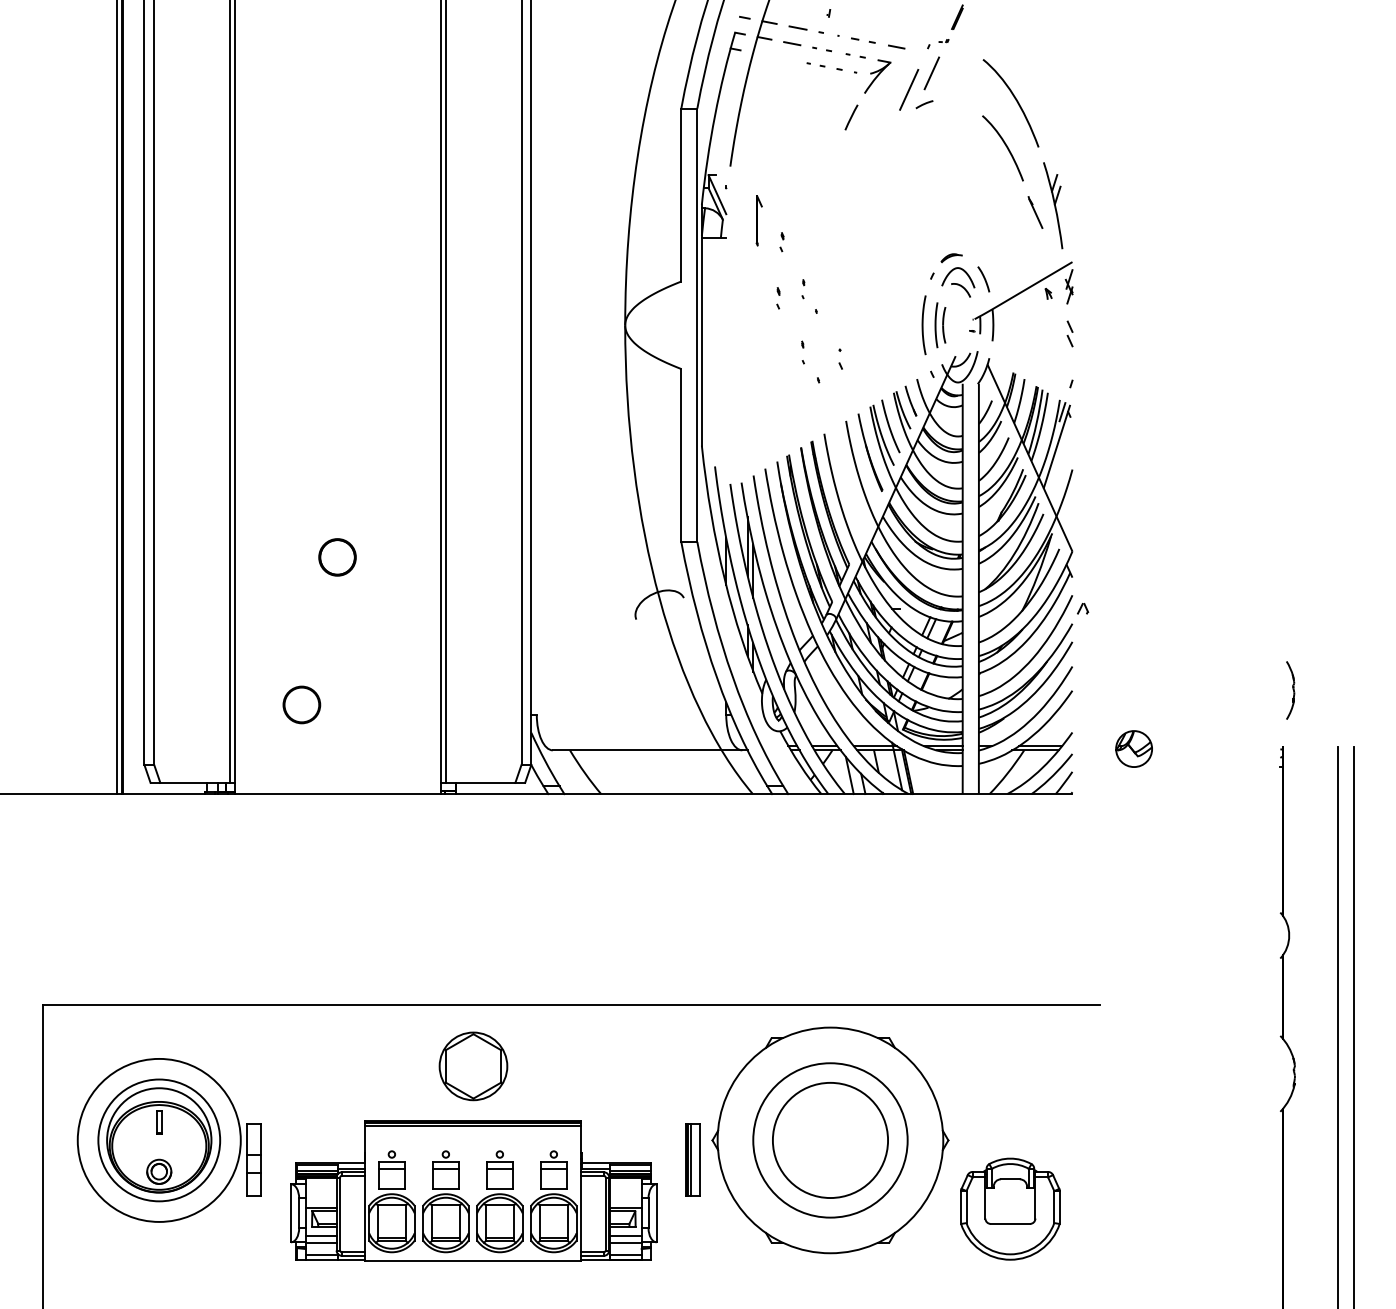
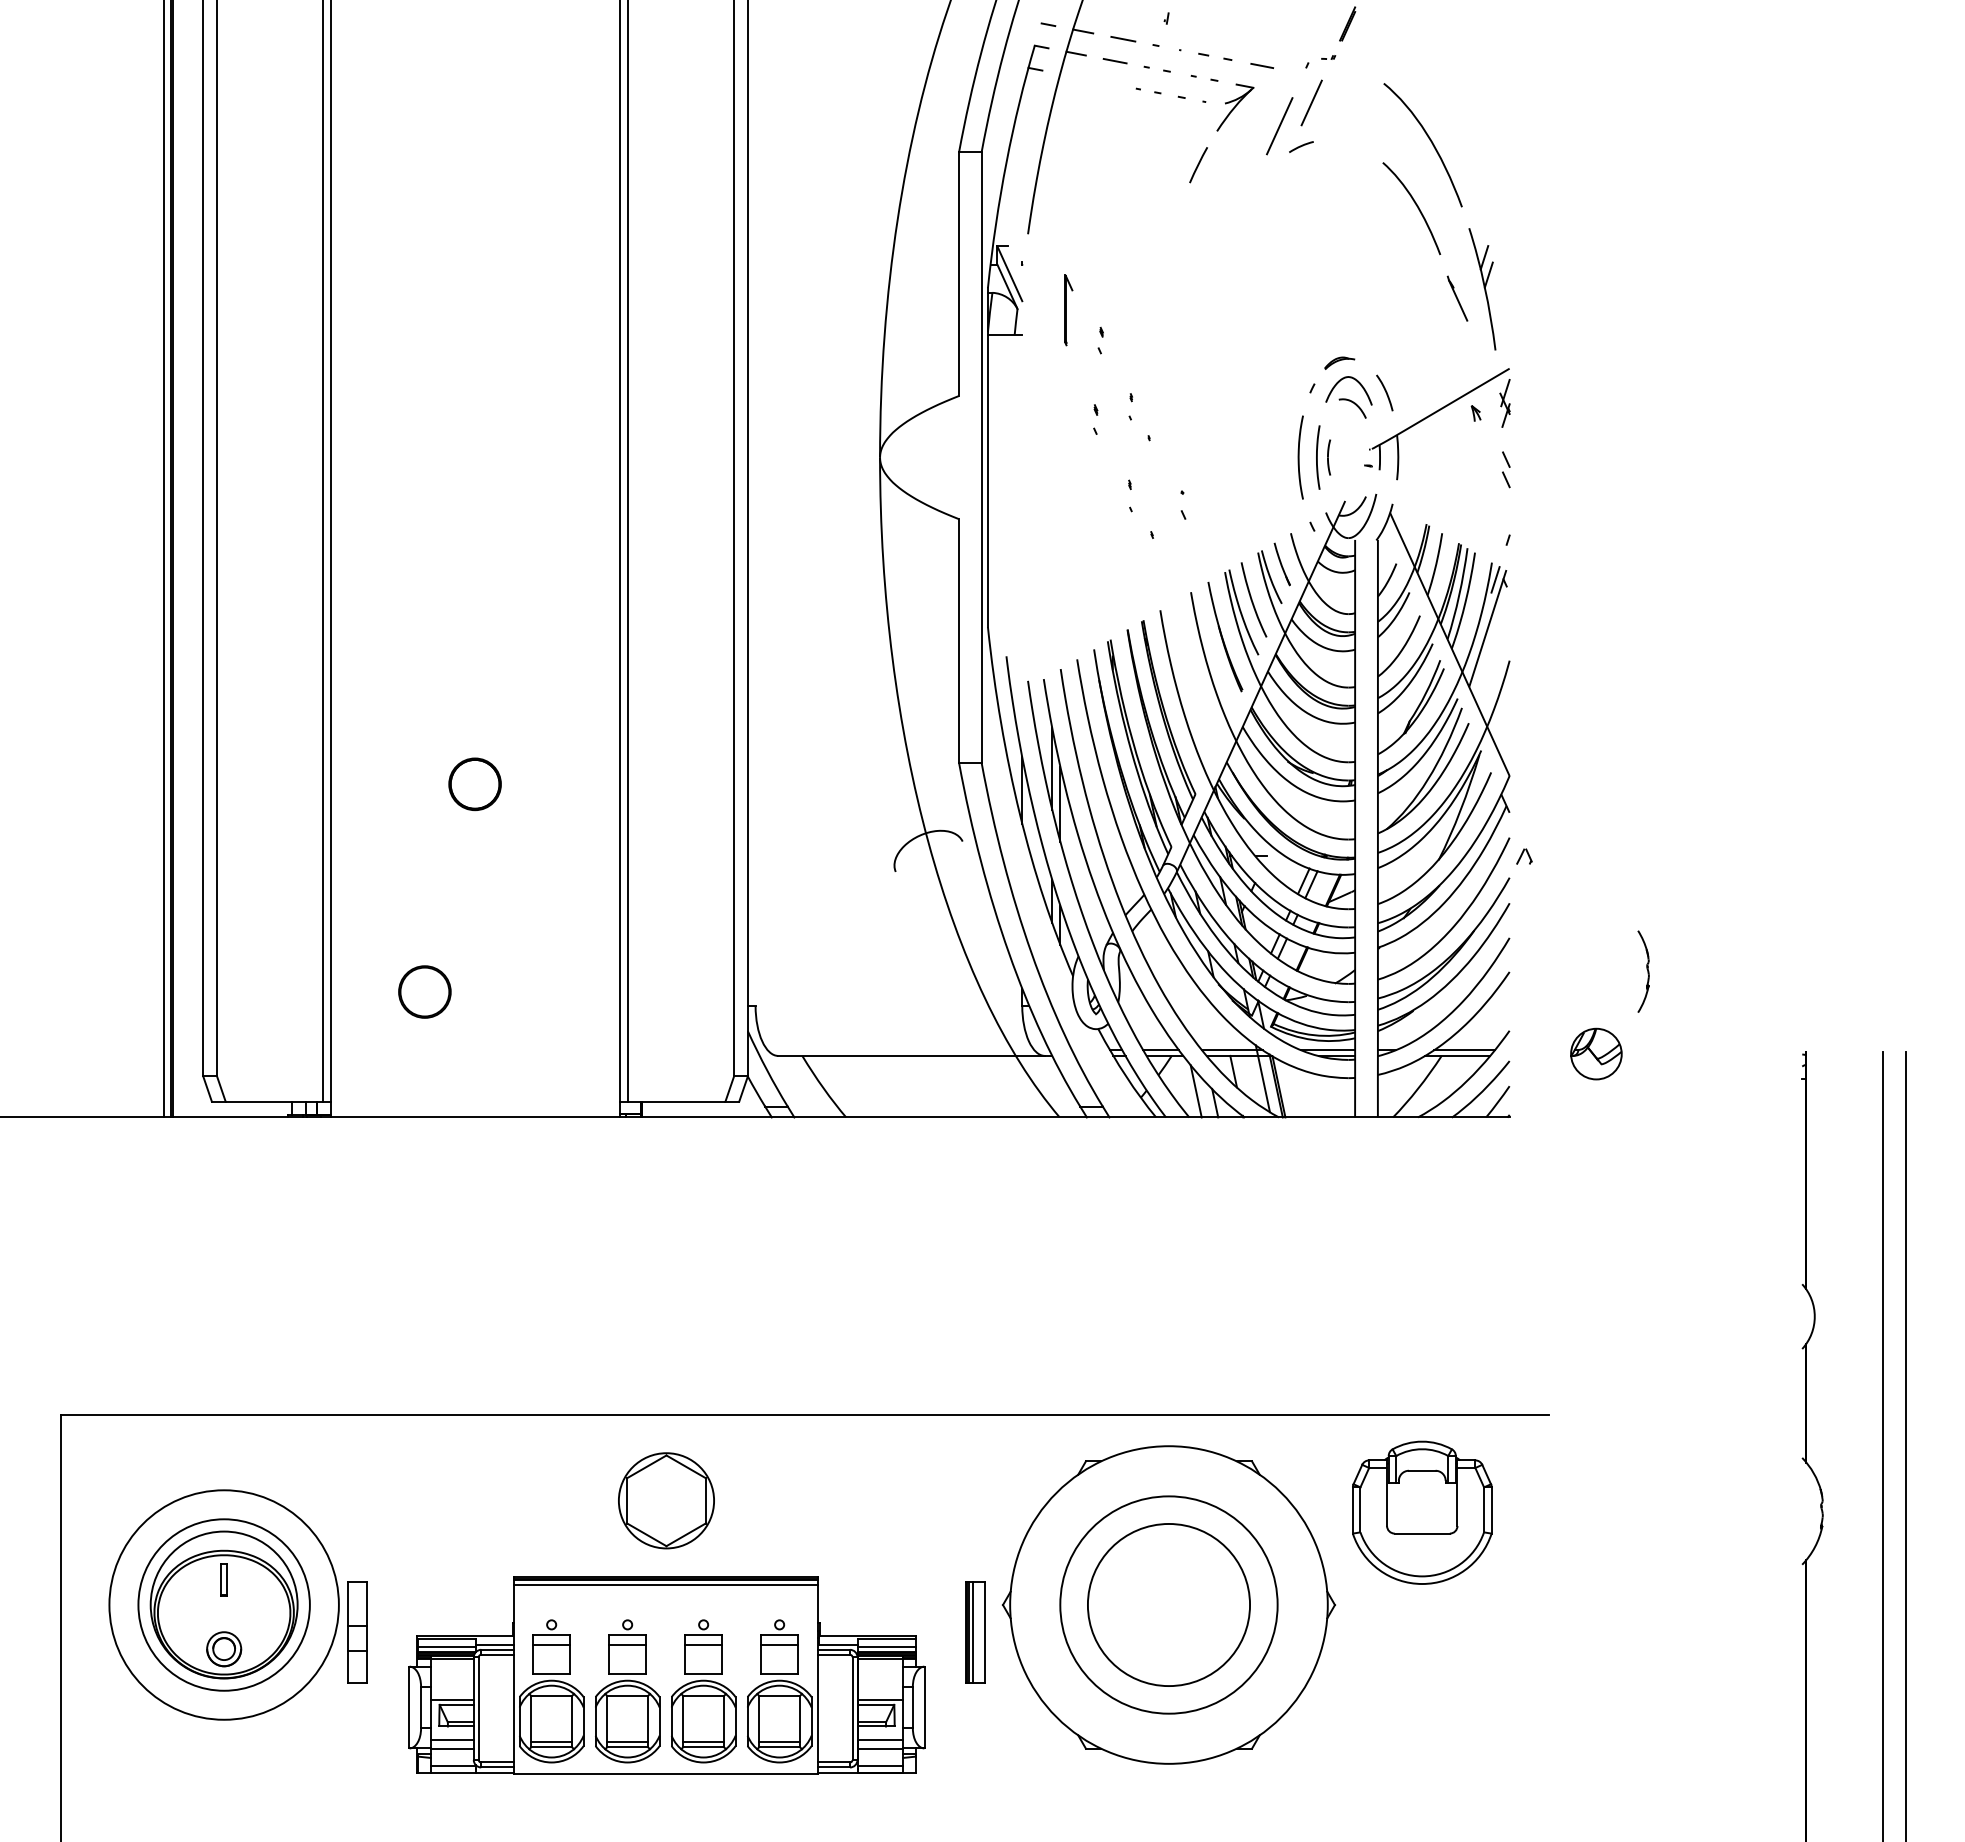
part: (943, 325) -> (1328, 457), size x0.7
part: (1290, 690) -> (1643, 971), moved
part: (1010, 1208) -> (1422, 1512), moved

